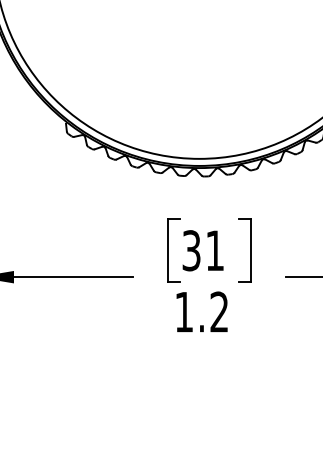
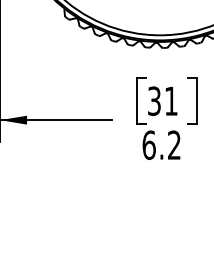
text: (184, 311) -> (149, 144), 1.2 -> 6.2

